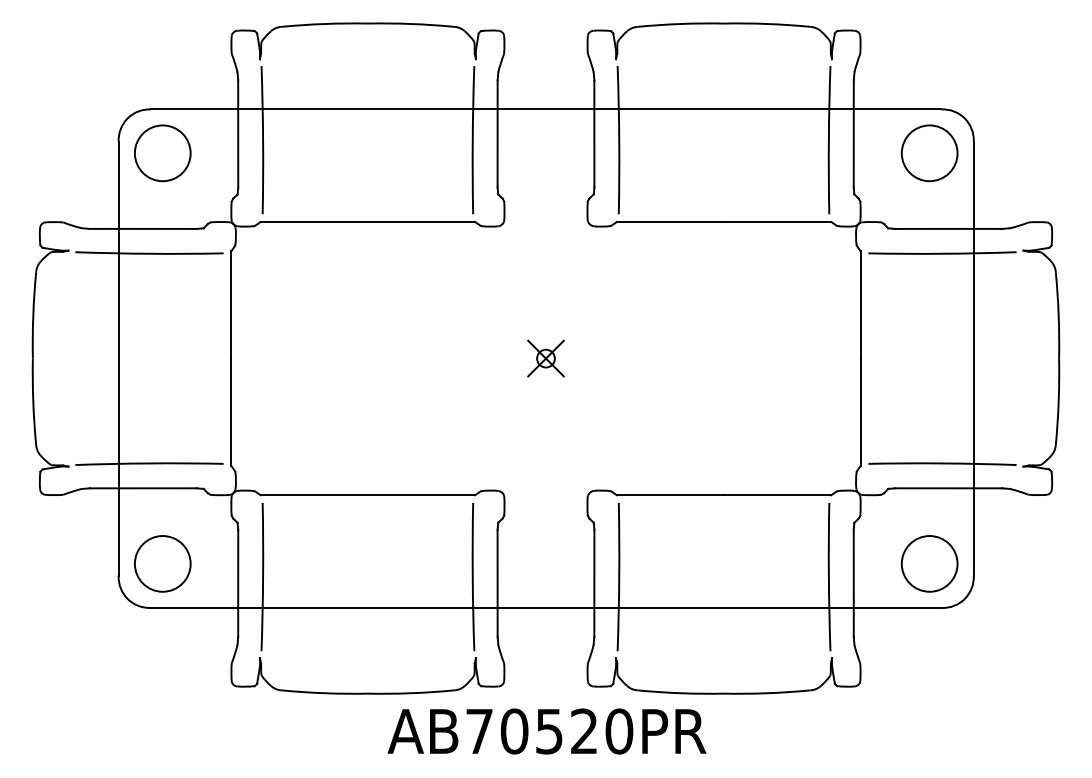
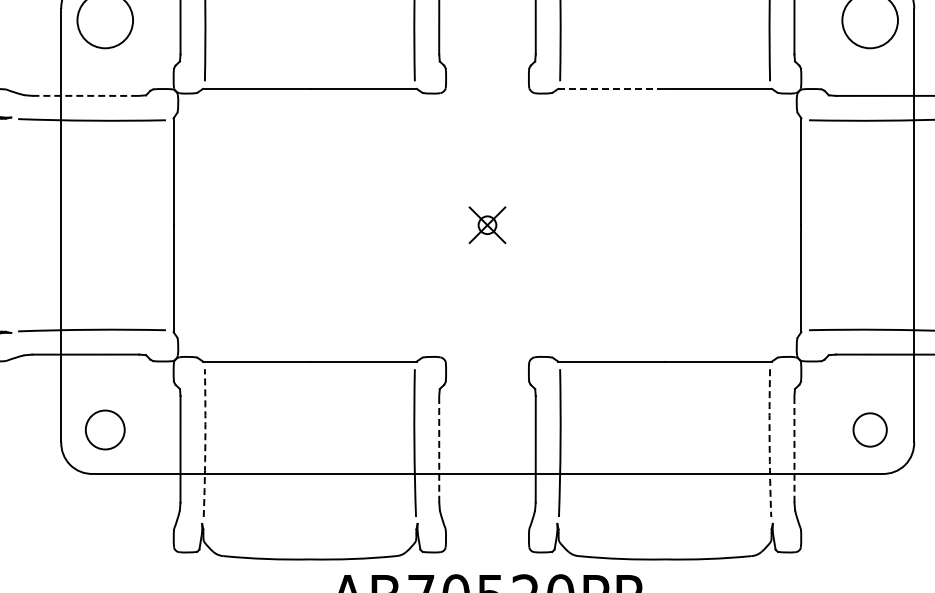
line: (670, 222) -> (611, 89), solid -> dashed
line: (143, 228) -> (86, 95), solid -> dashed
circle: (162, 563) -> (104, 429), size x0.7
circle: (929, 563) -> (870, 429), size x0.6
arc: (263, 577) -> (205, 443), solid -> dashed
arc: (828, 577) -> (769, 443), solid -> dashed
line: (497, 582) -> (439, 448), solid -> dashed
line: (853, 582) -> (794, 448), solid -> dashed

